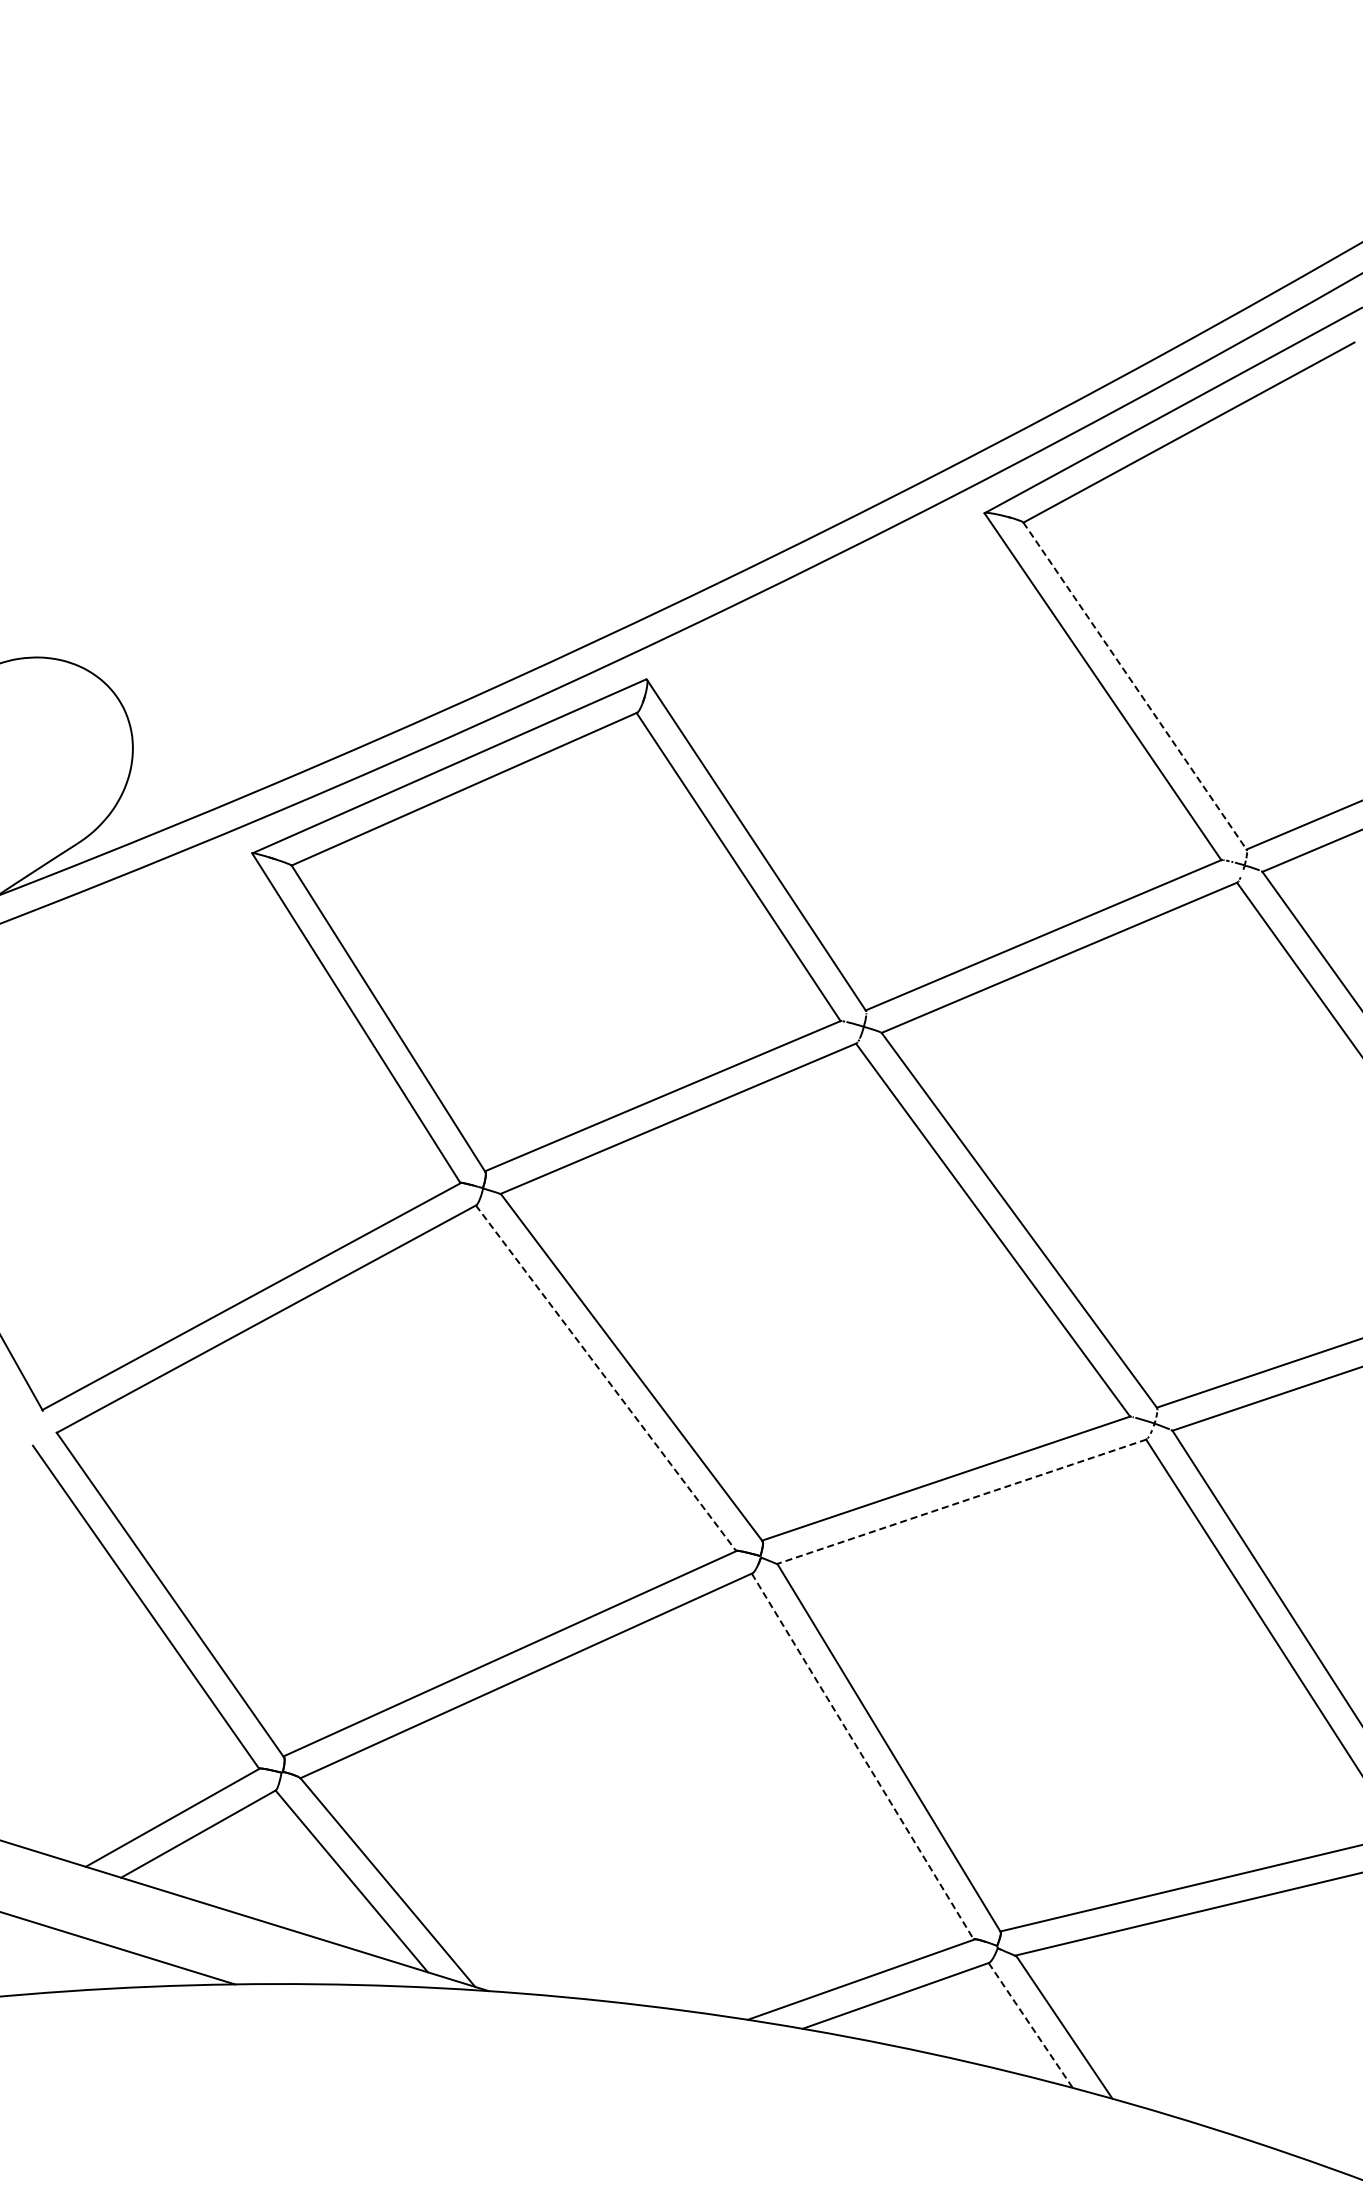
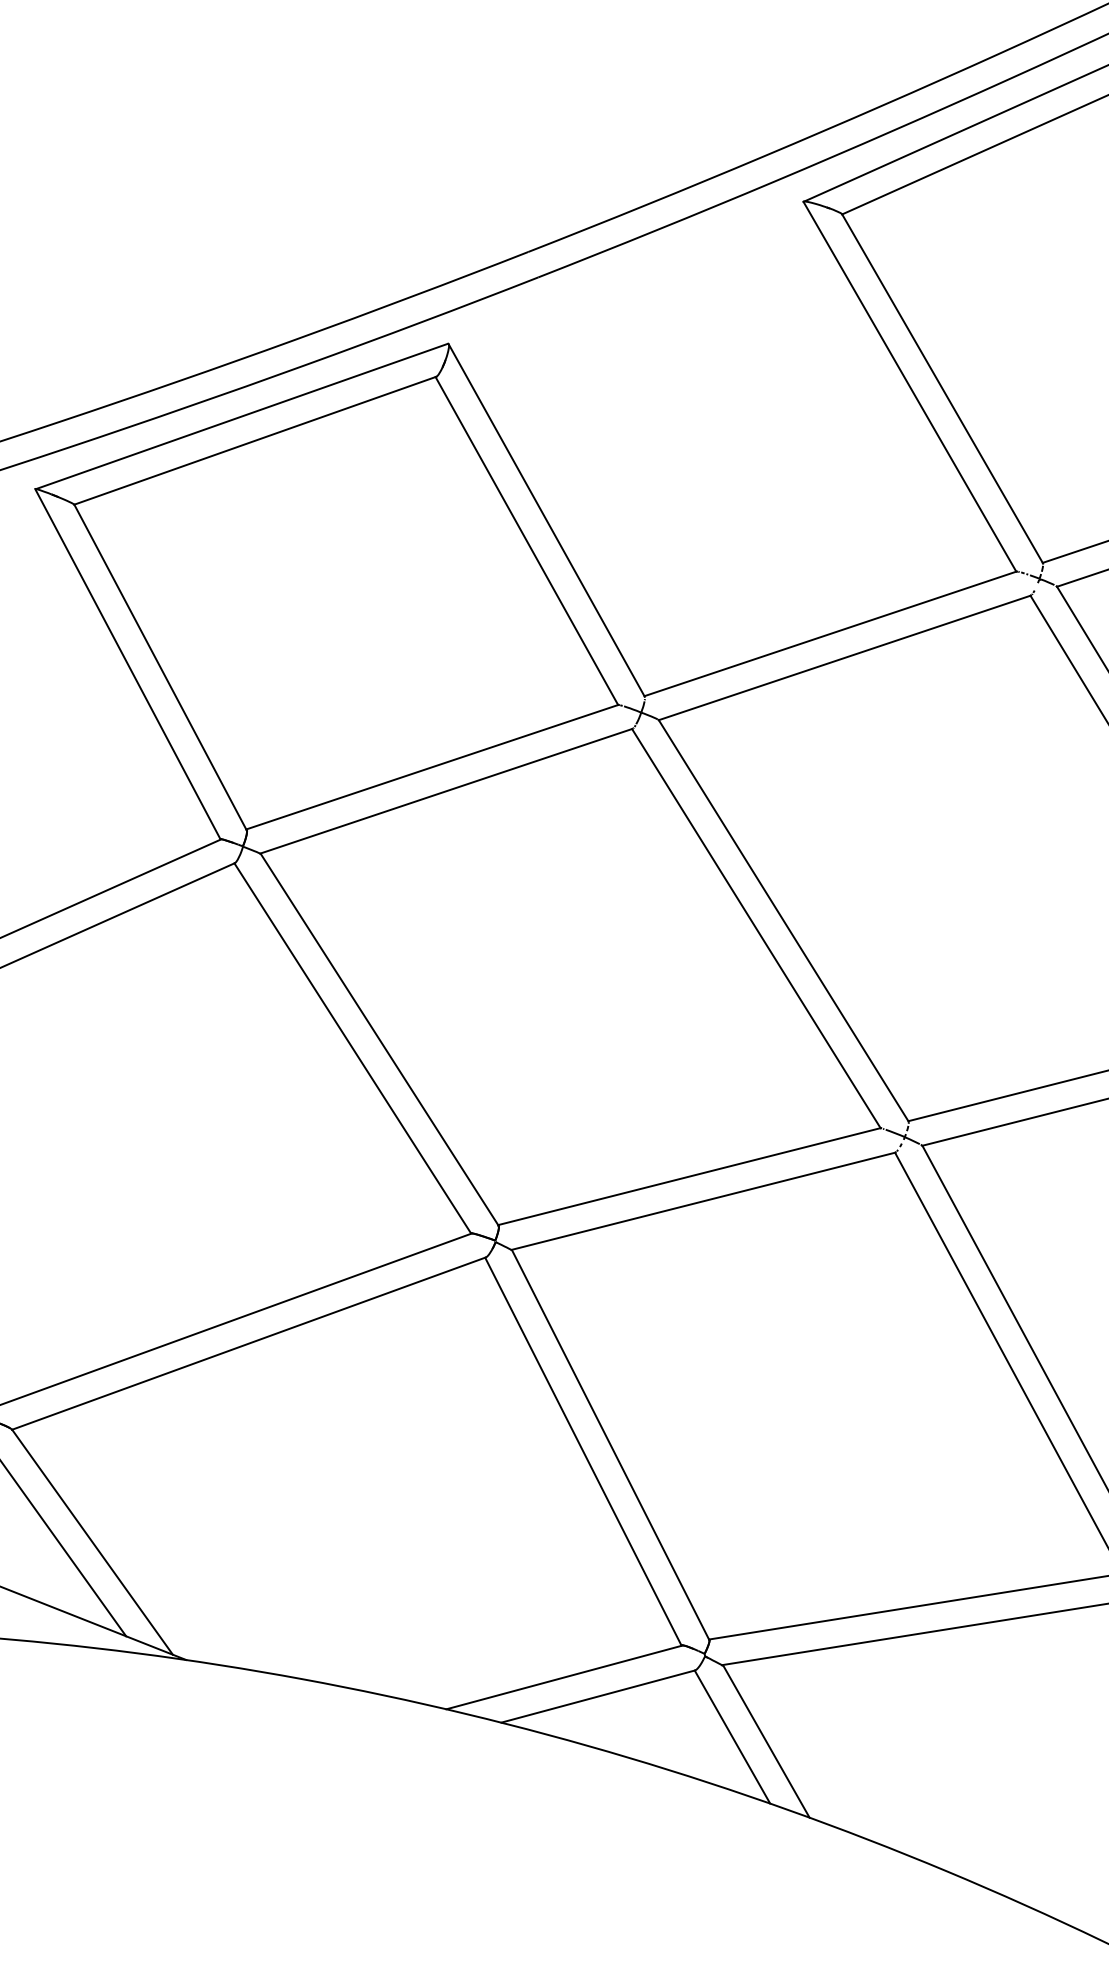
line: (1135, 686) -> (942, 389), dashed -> solid
line: (606, 1378) -> (353, 1048), dashed -> solid
line: (961, 1501) -> (703, 1200), dashed -> solid
line: (863, 1757) -> (583, 1452), dashed -> solid
line: (1031, 2025) -> (733, 1737), dashed -> solid

